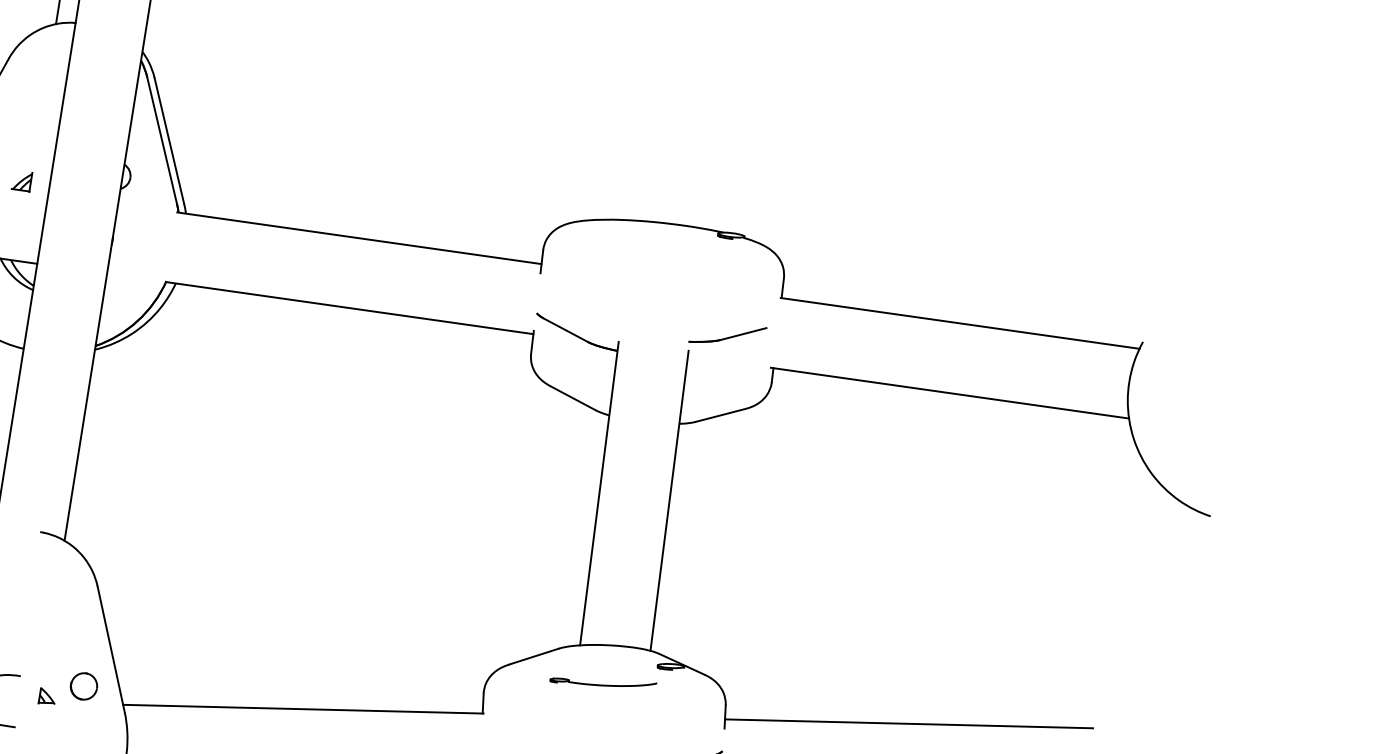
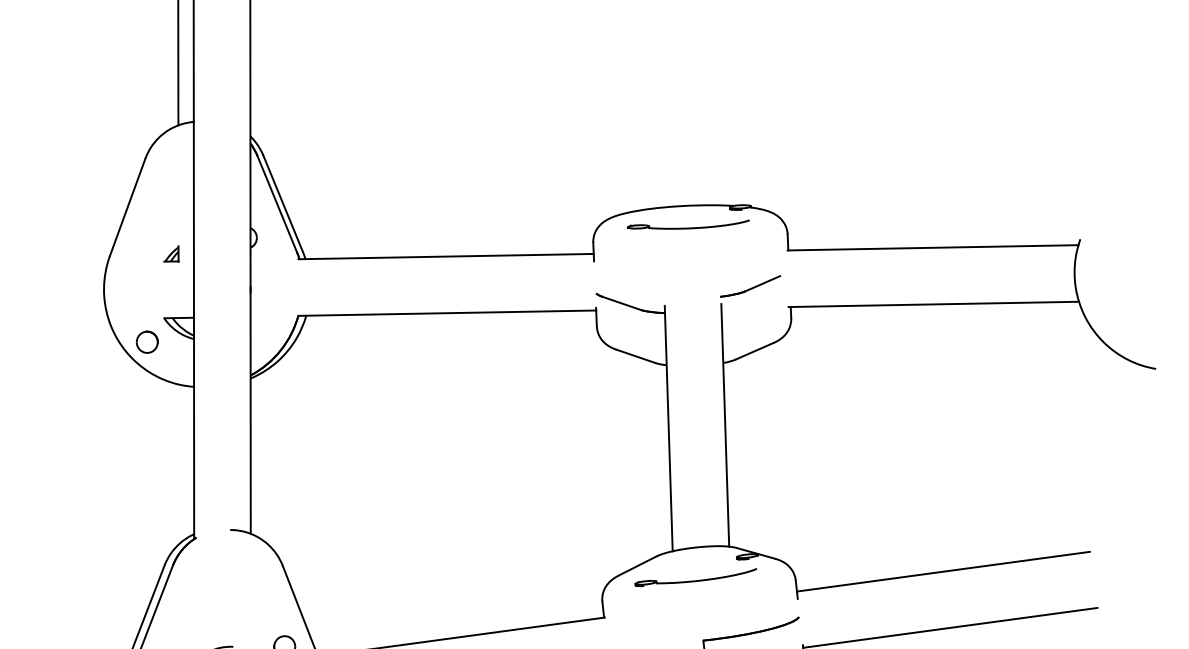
part: (663, 246) -> (688, 224), added
part: (602, 682) -> (695, 577), size x1.43

